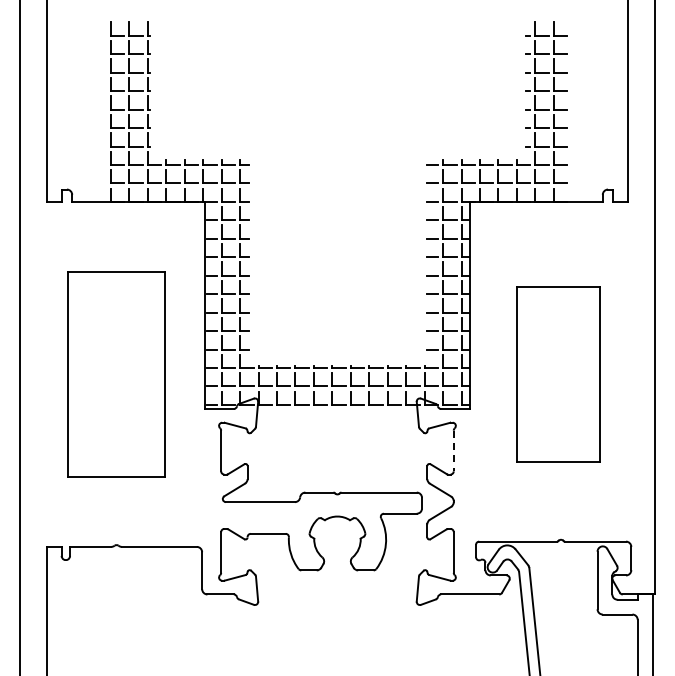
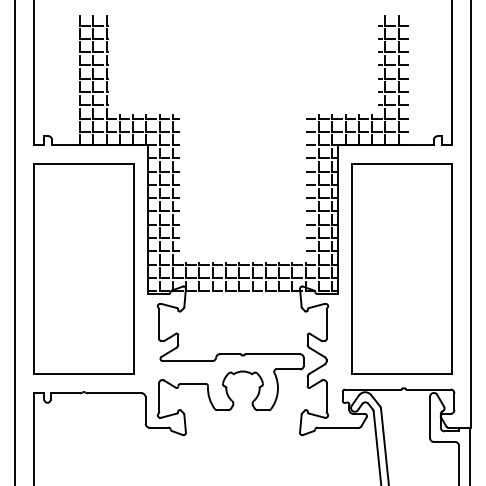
part: (116, 374) -> (83, 269), size x1.43
part: (558, 374) -> (402, 269), size x1.67
line: (453, 451) -> (326, 324), dashed -> solid

